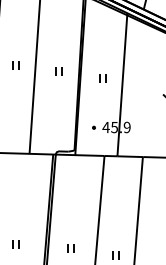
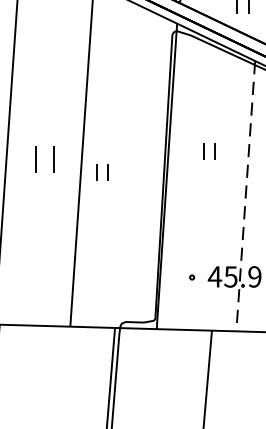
part: (15, 65) -> (43, 159), size x1.6
part: (58, 71) -> (102, 172), moved
part: (102, 78) -> (208, 152), moved
line: (122, 85) -> (245, 197), solid -> dashed

